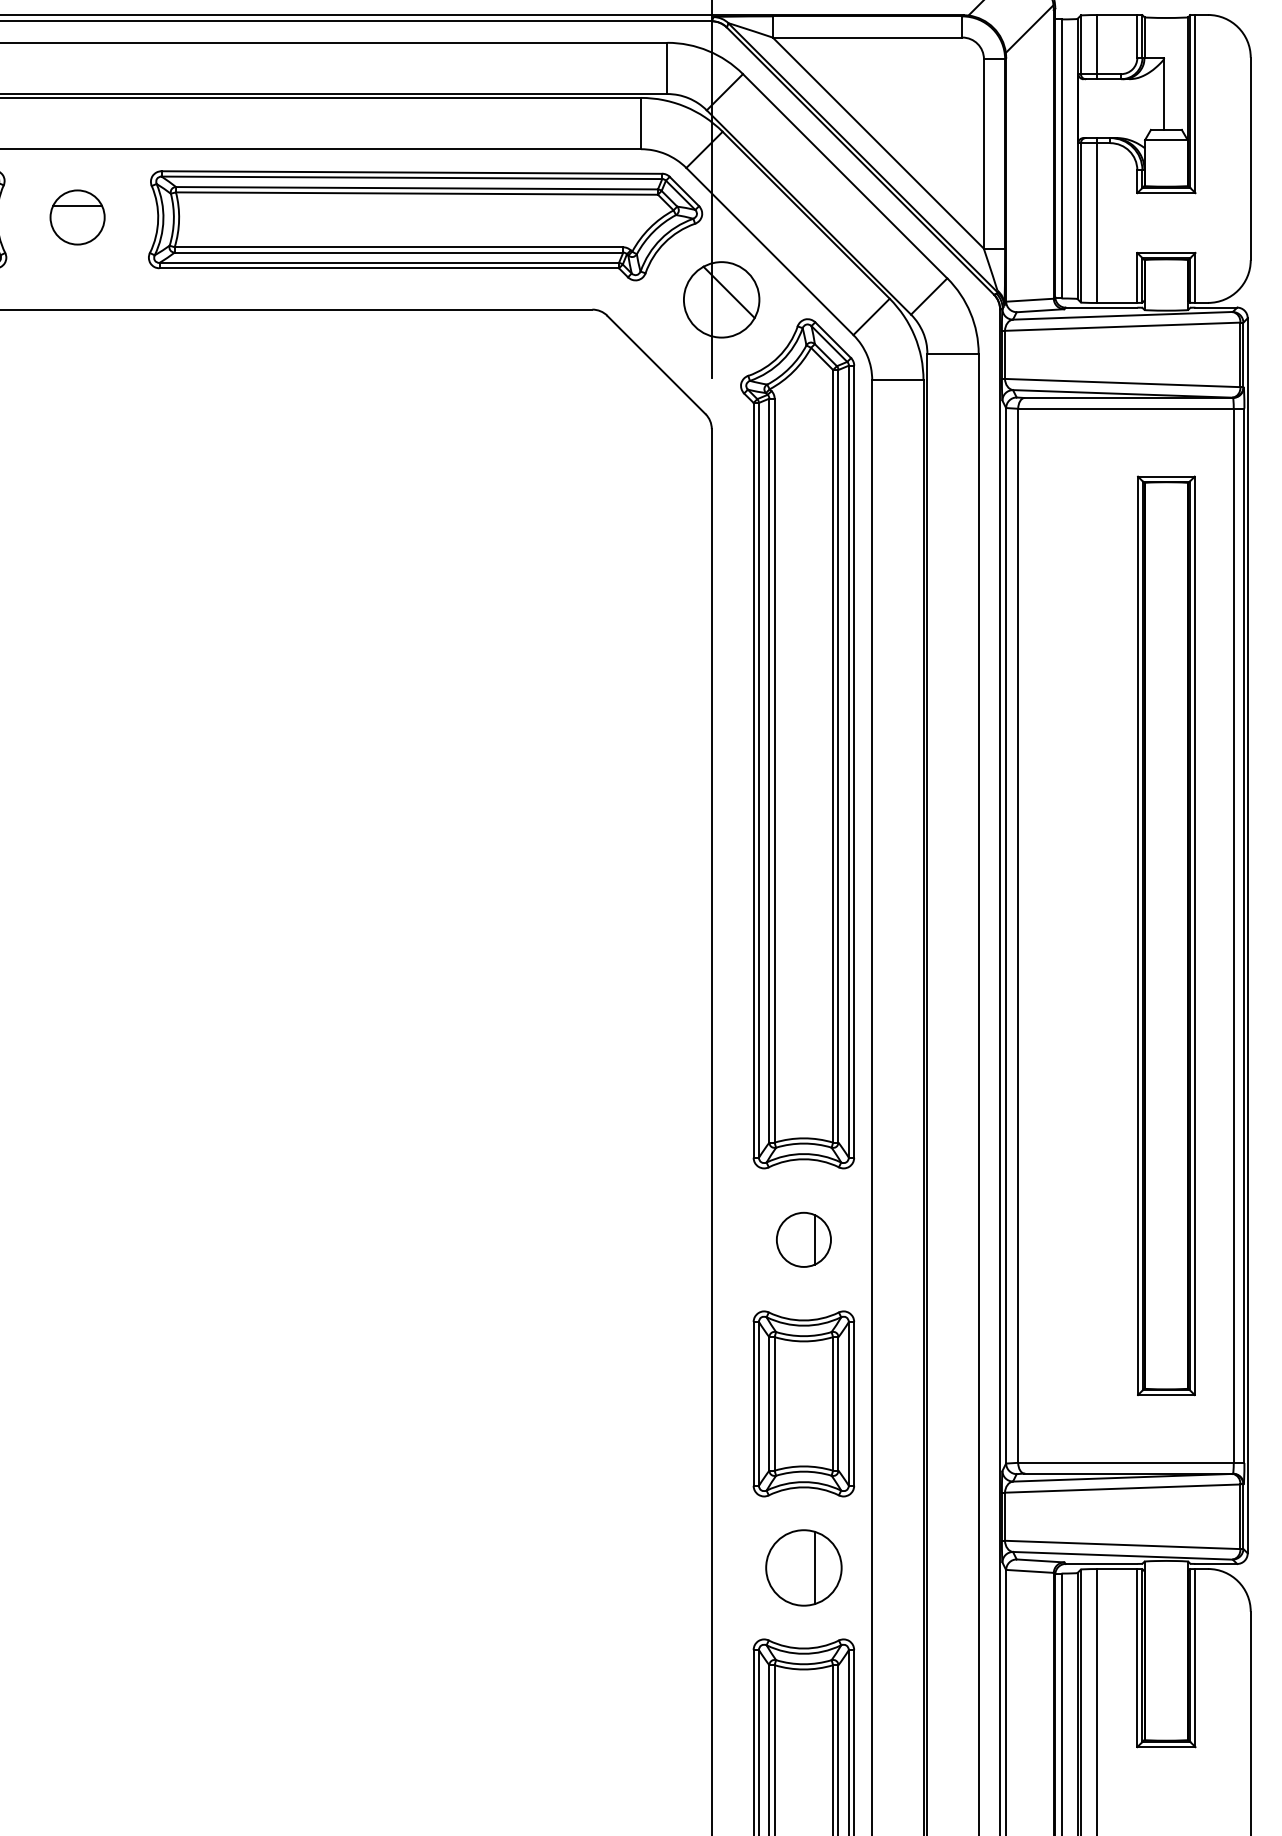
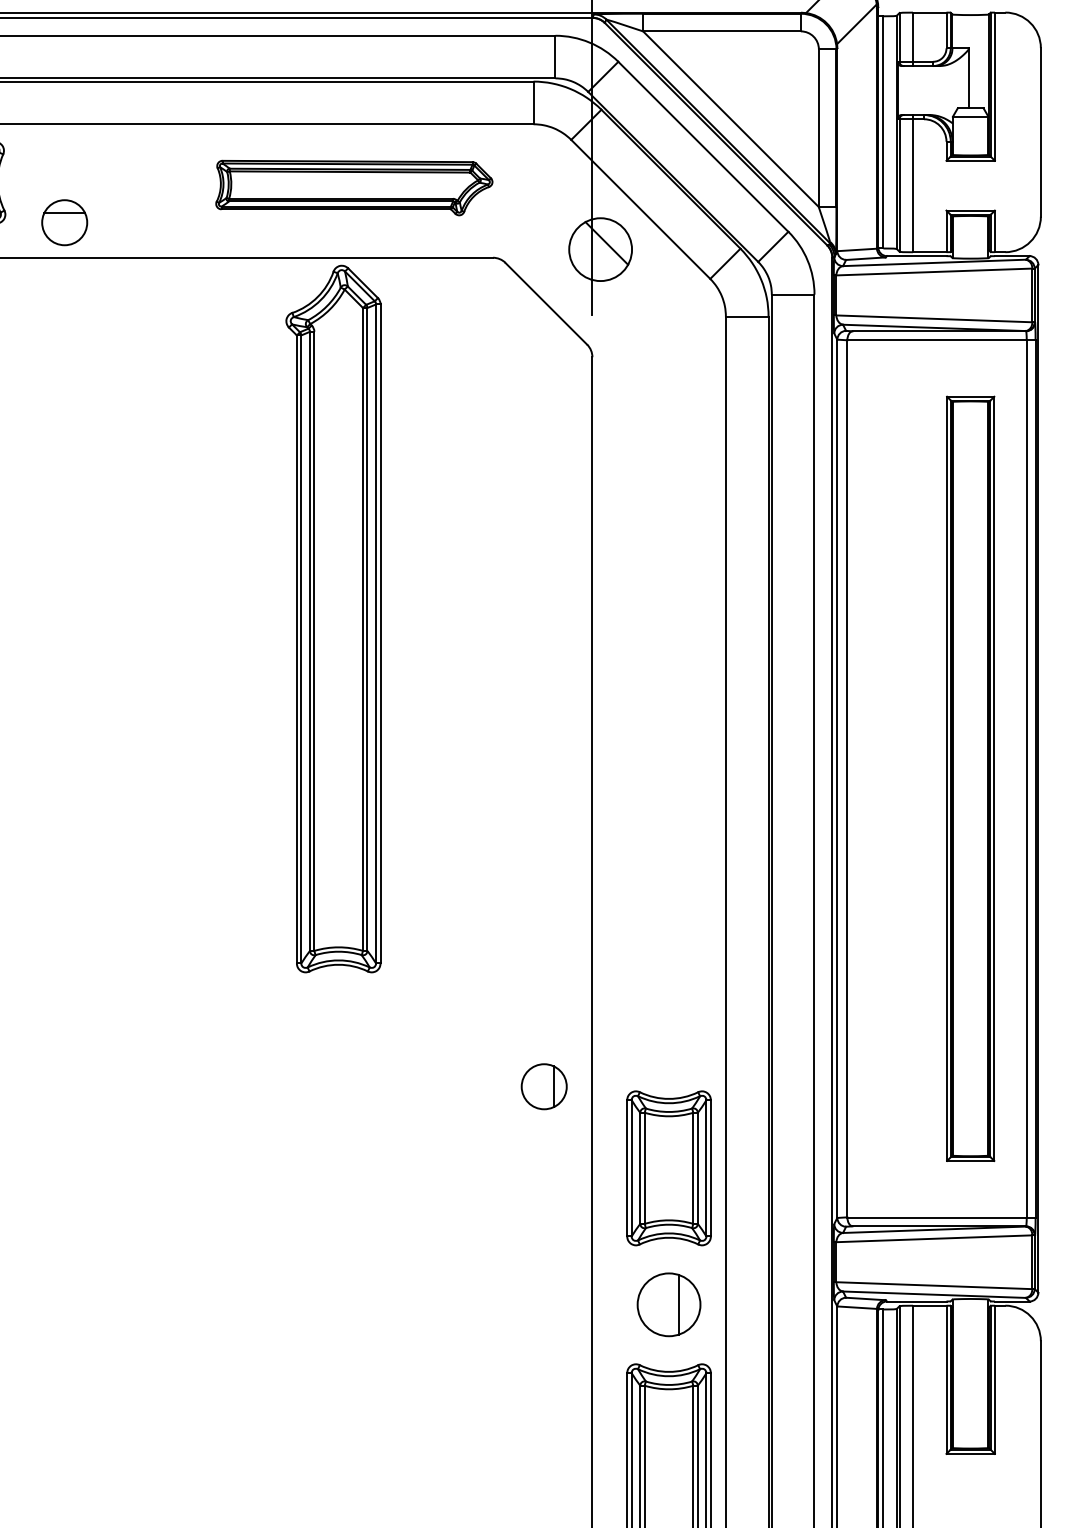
part: (77, 217) -> (64, 222), moved
part: (425, 225) -> (354, 187), size x0.6
part: (797, 743) -> (333, 618), moved
part: (803, 1239) -> (543, 1086), moved

